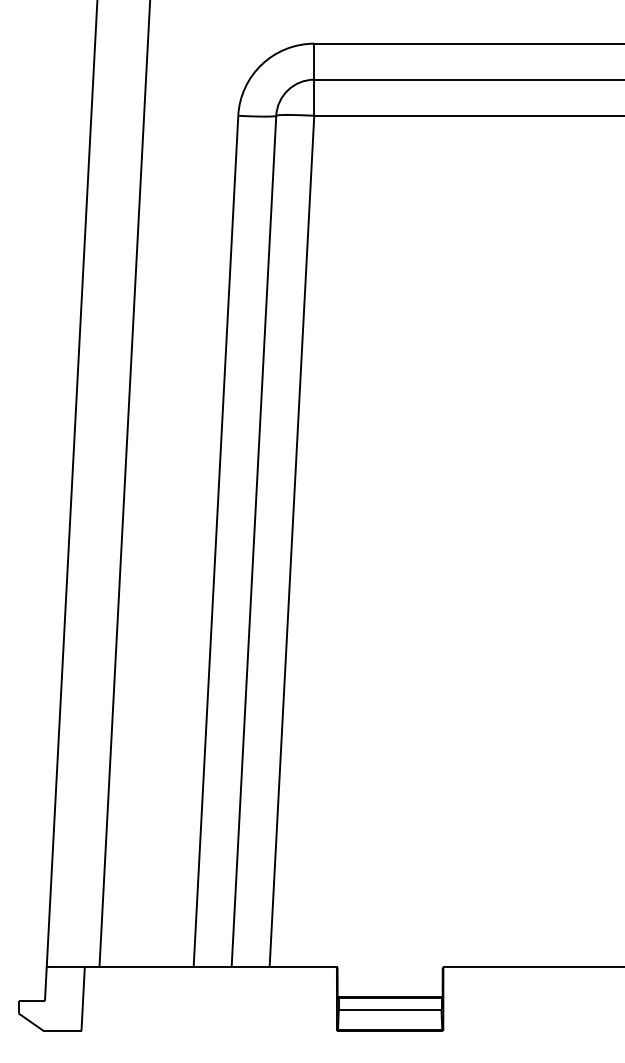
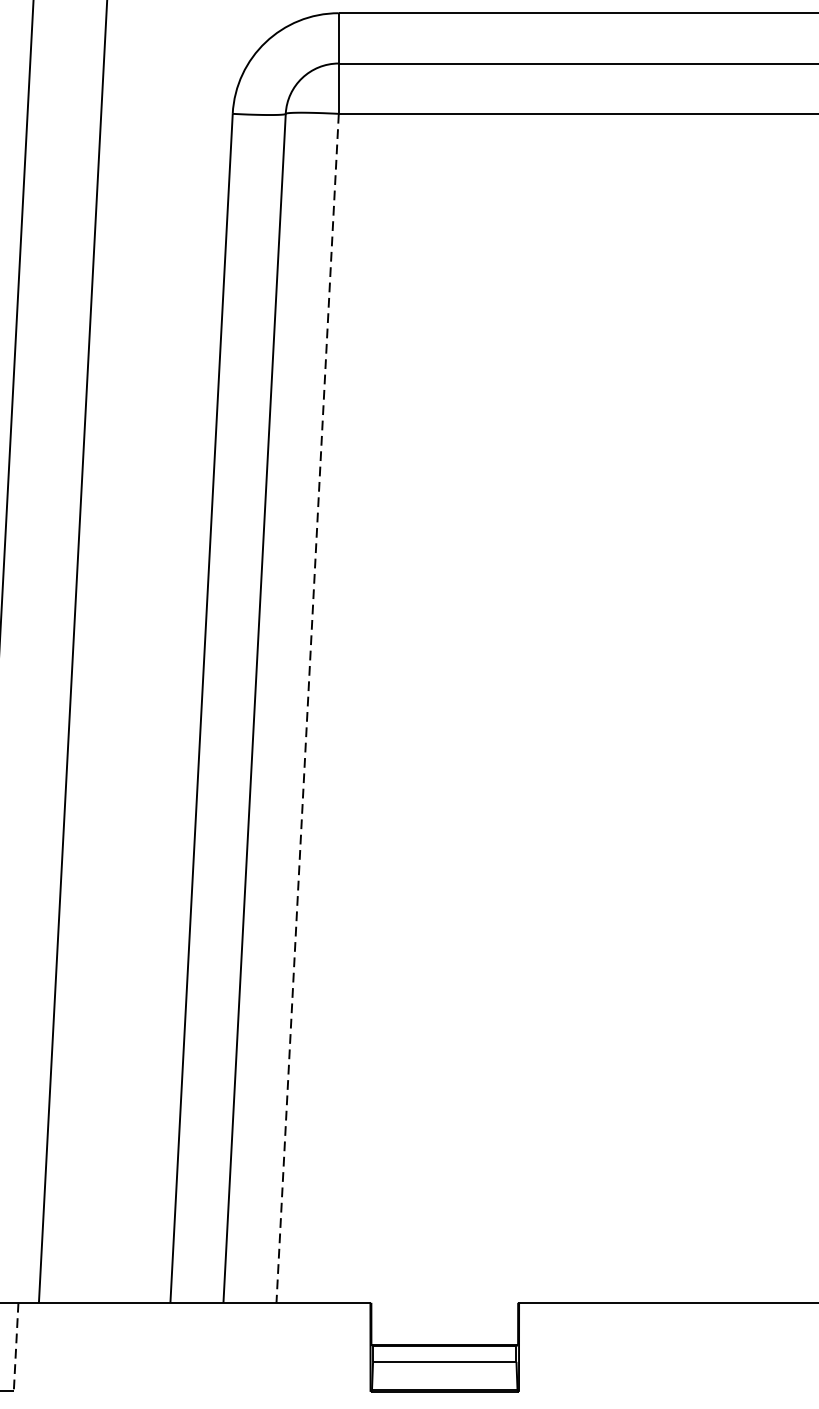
line: (291, 542) -> (307, 709), solid -> dashed
line: (83, 999) -> (16, 1347), solid -> dashed

